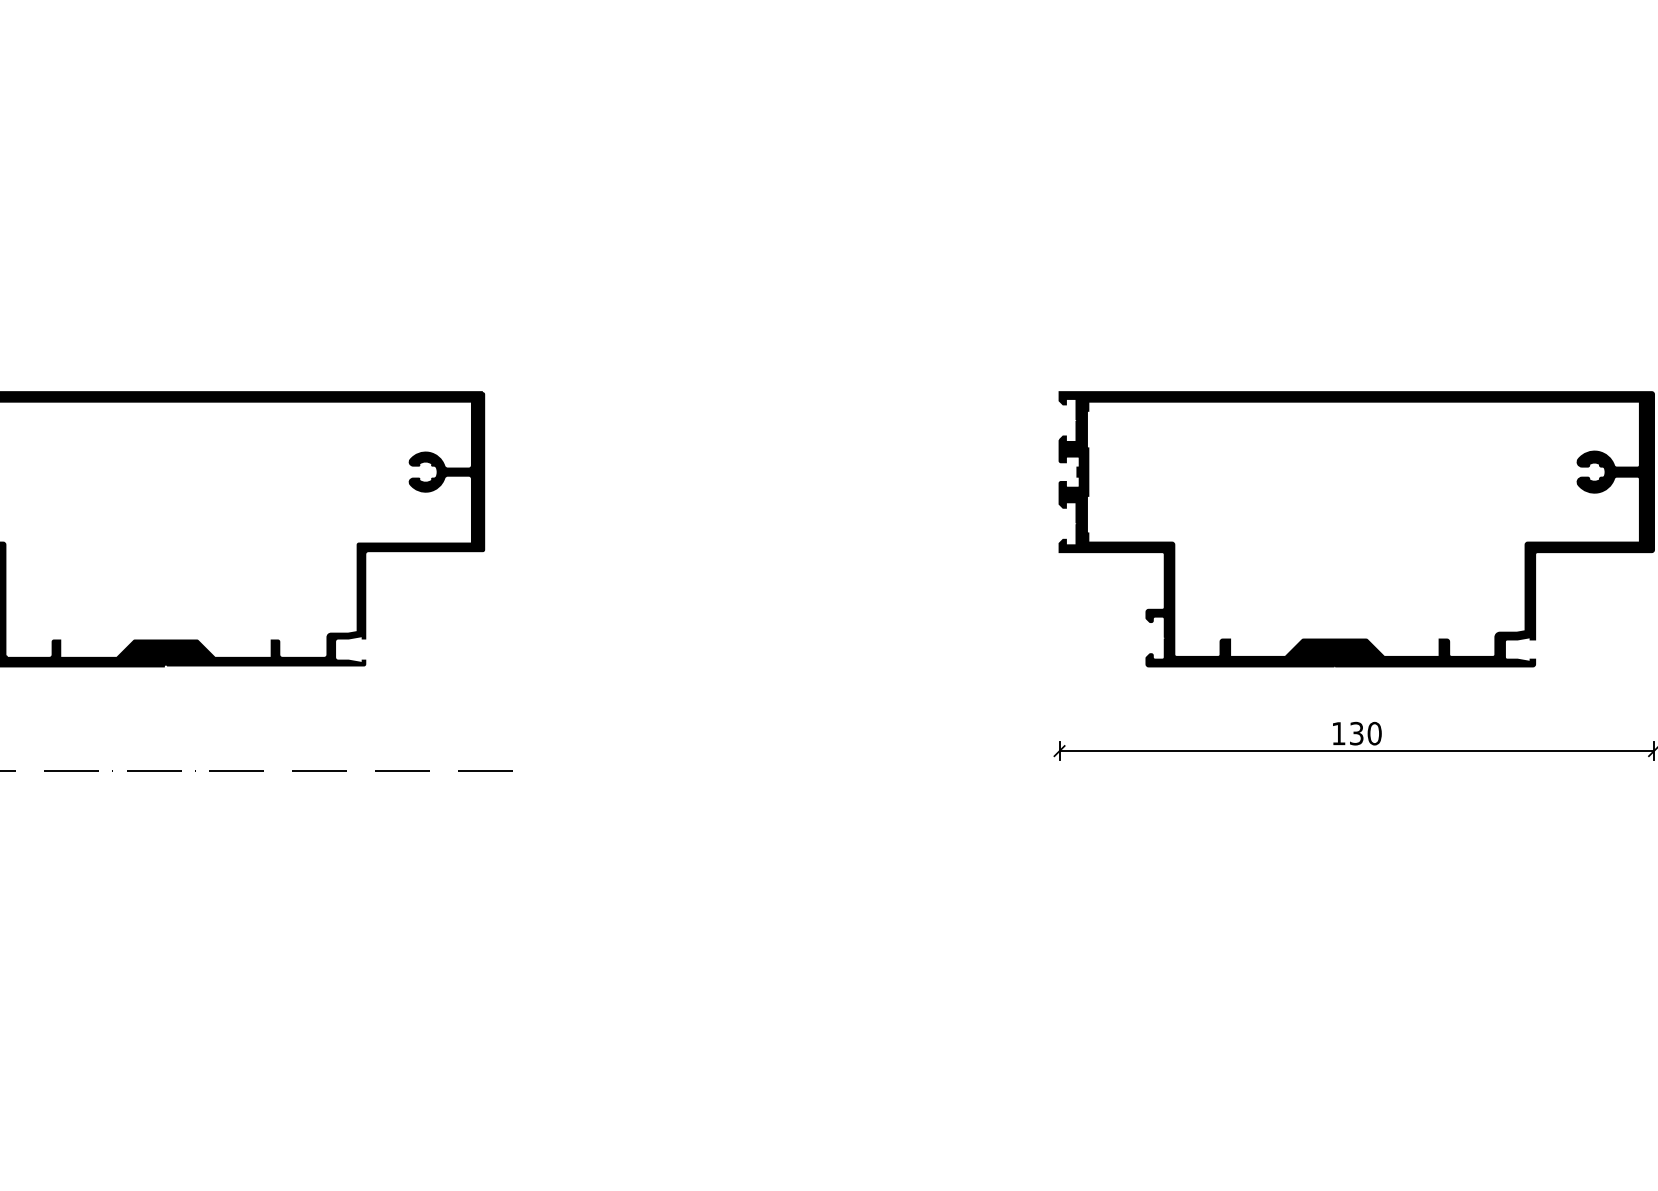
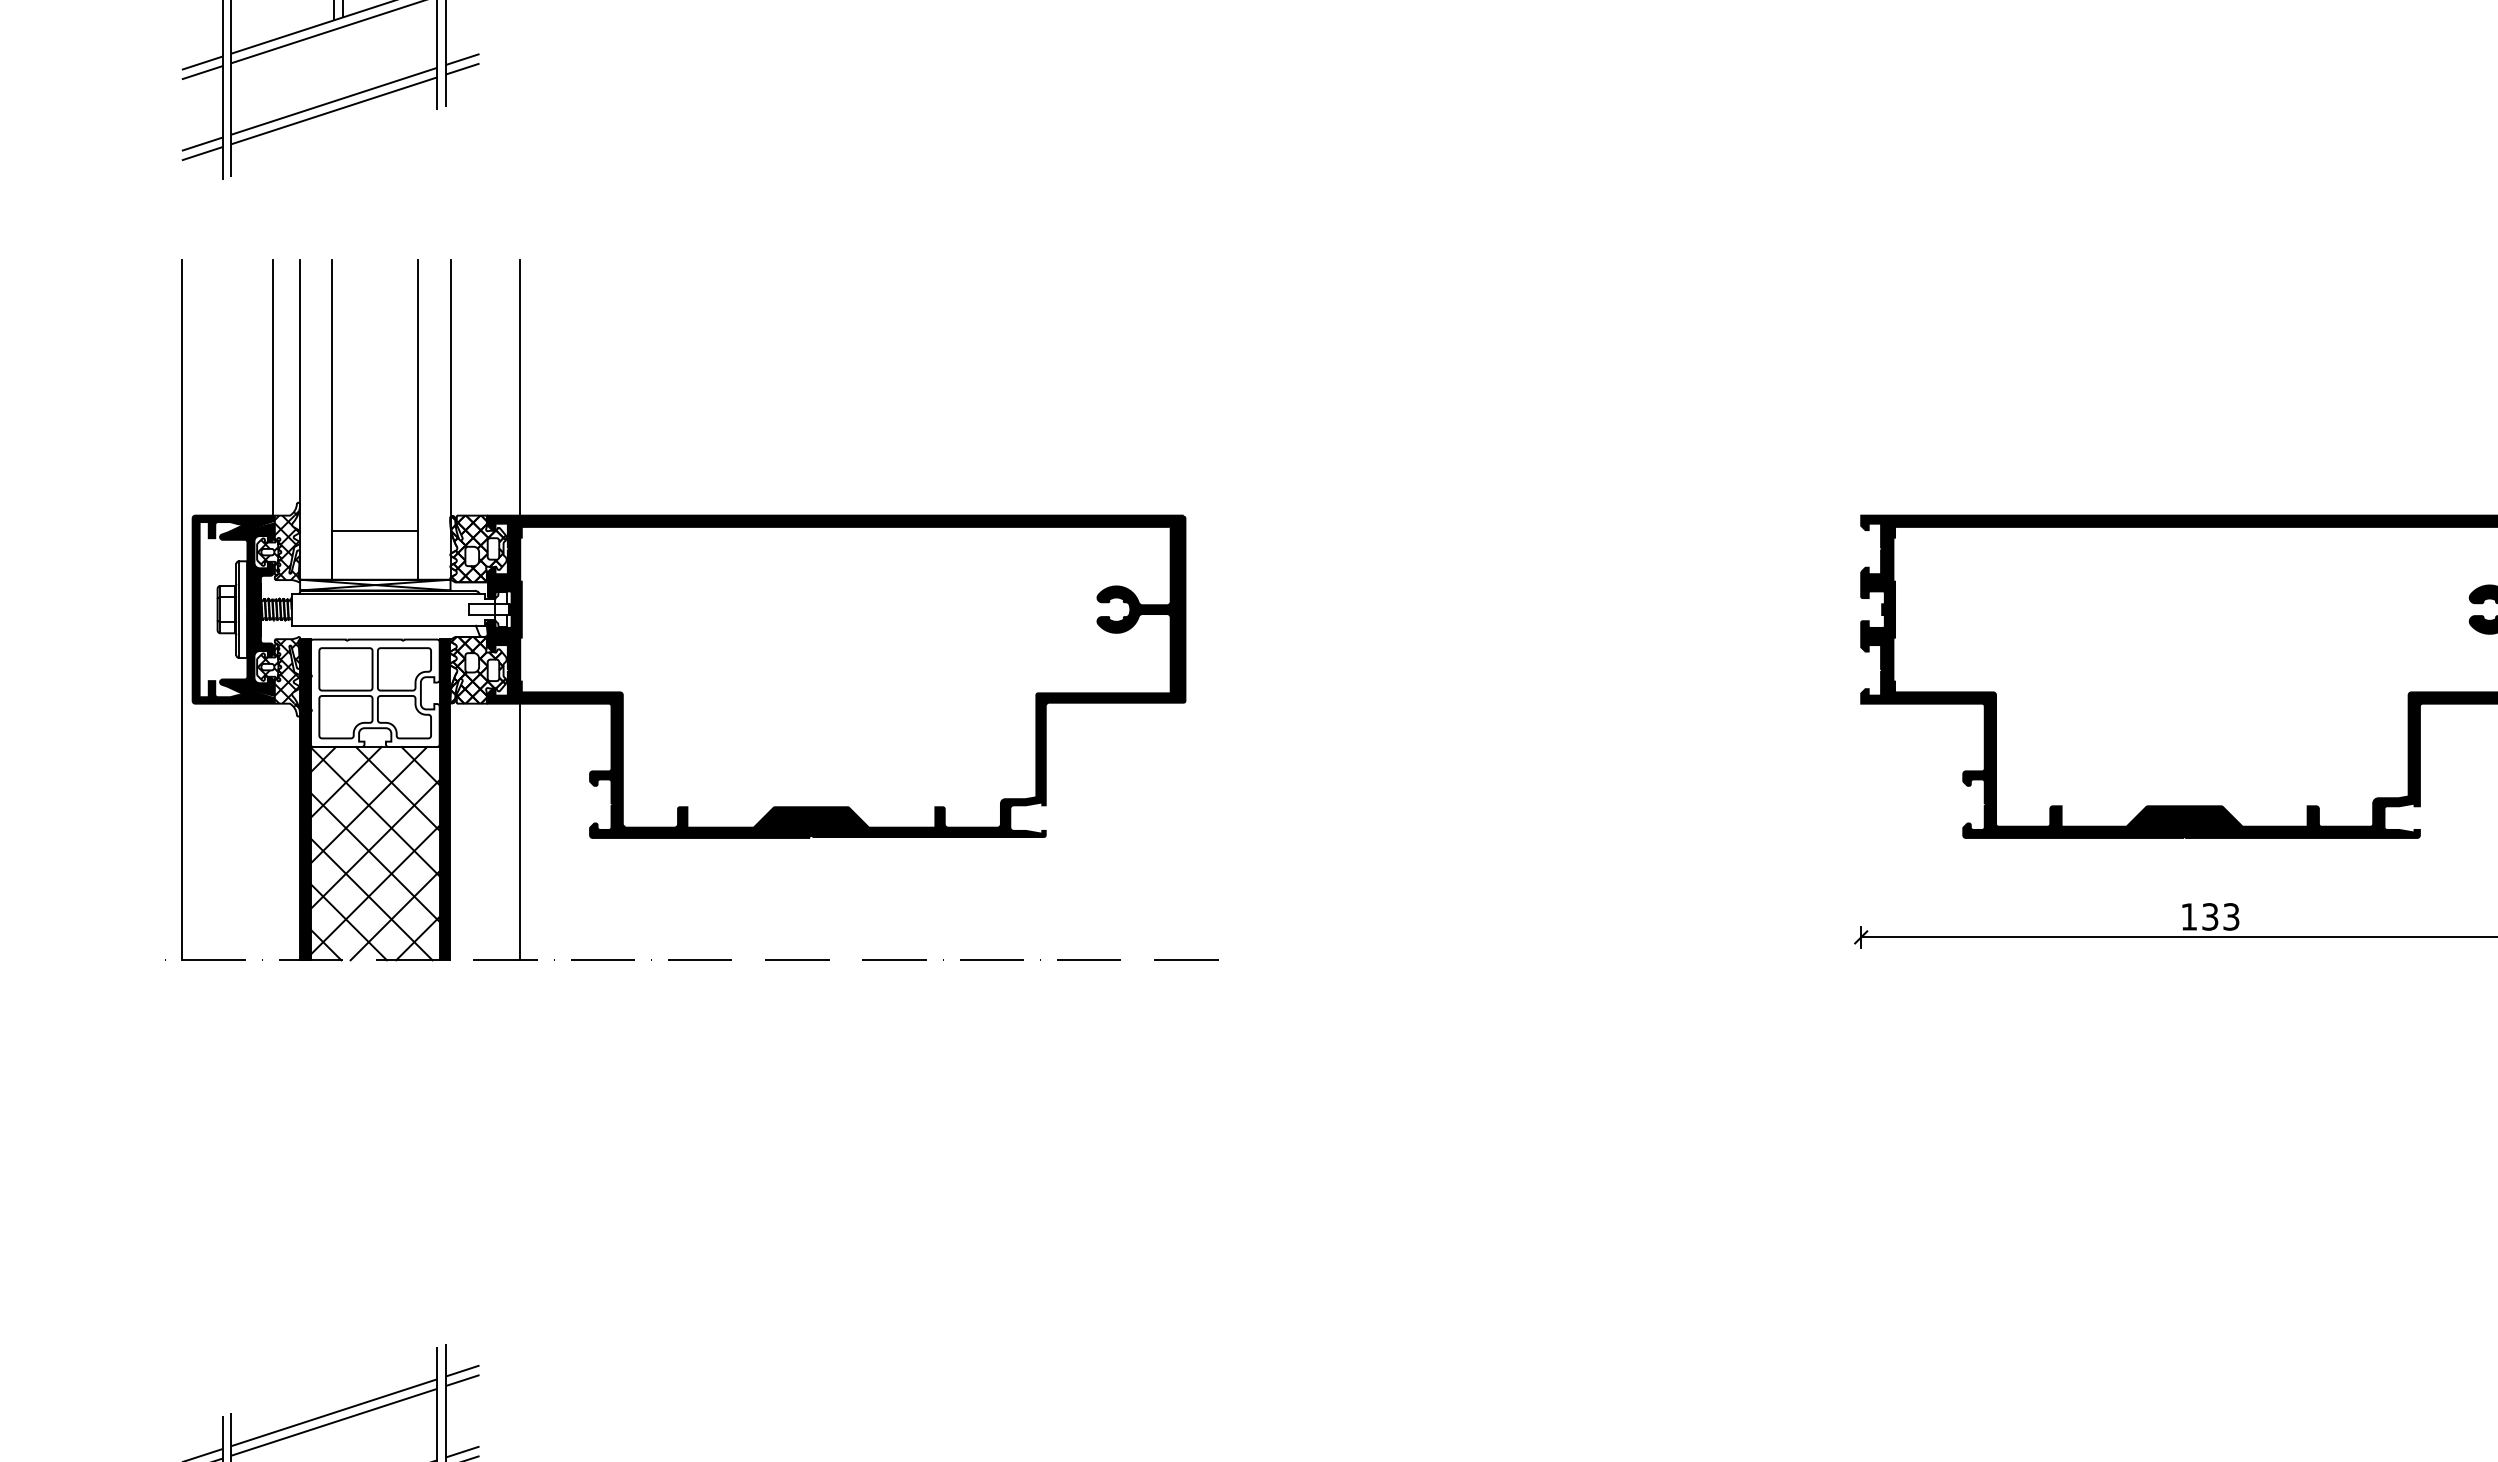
text: (1374, 733) -> (2231, 916), 130 -> 133

